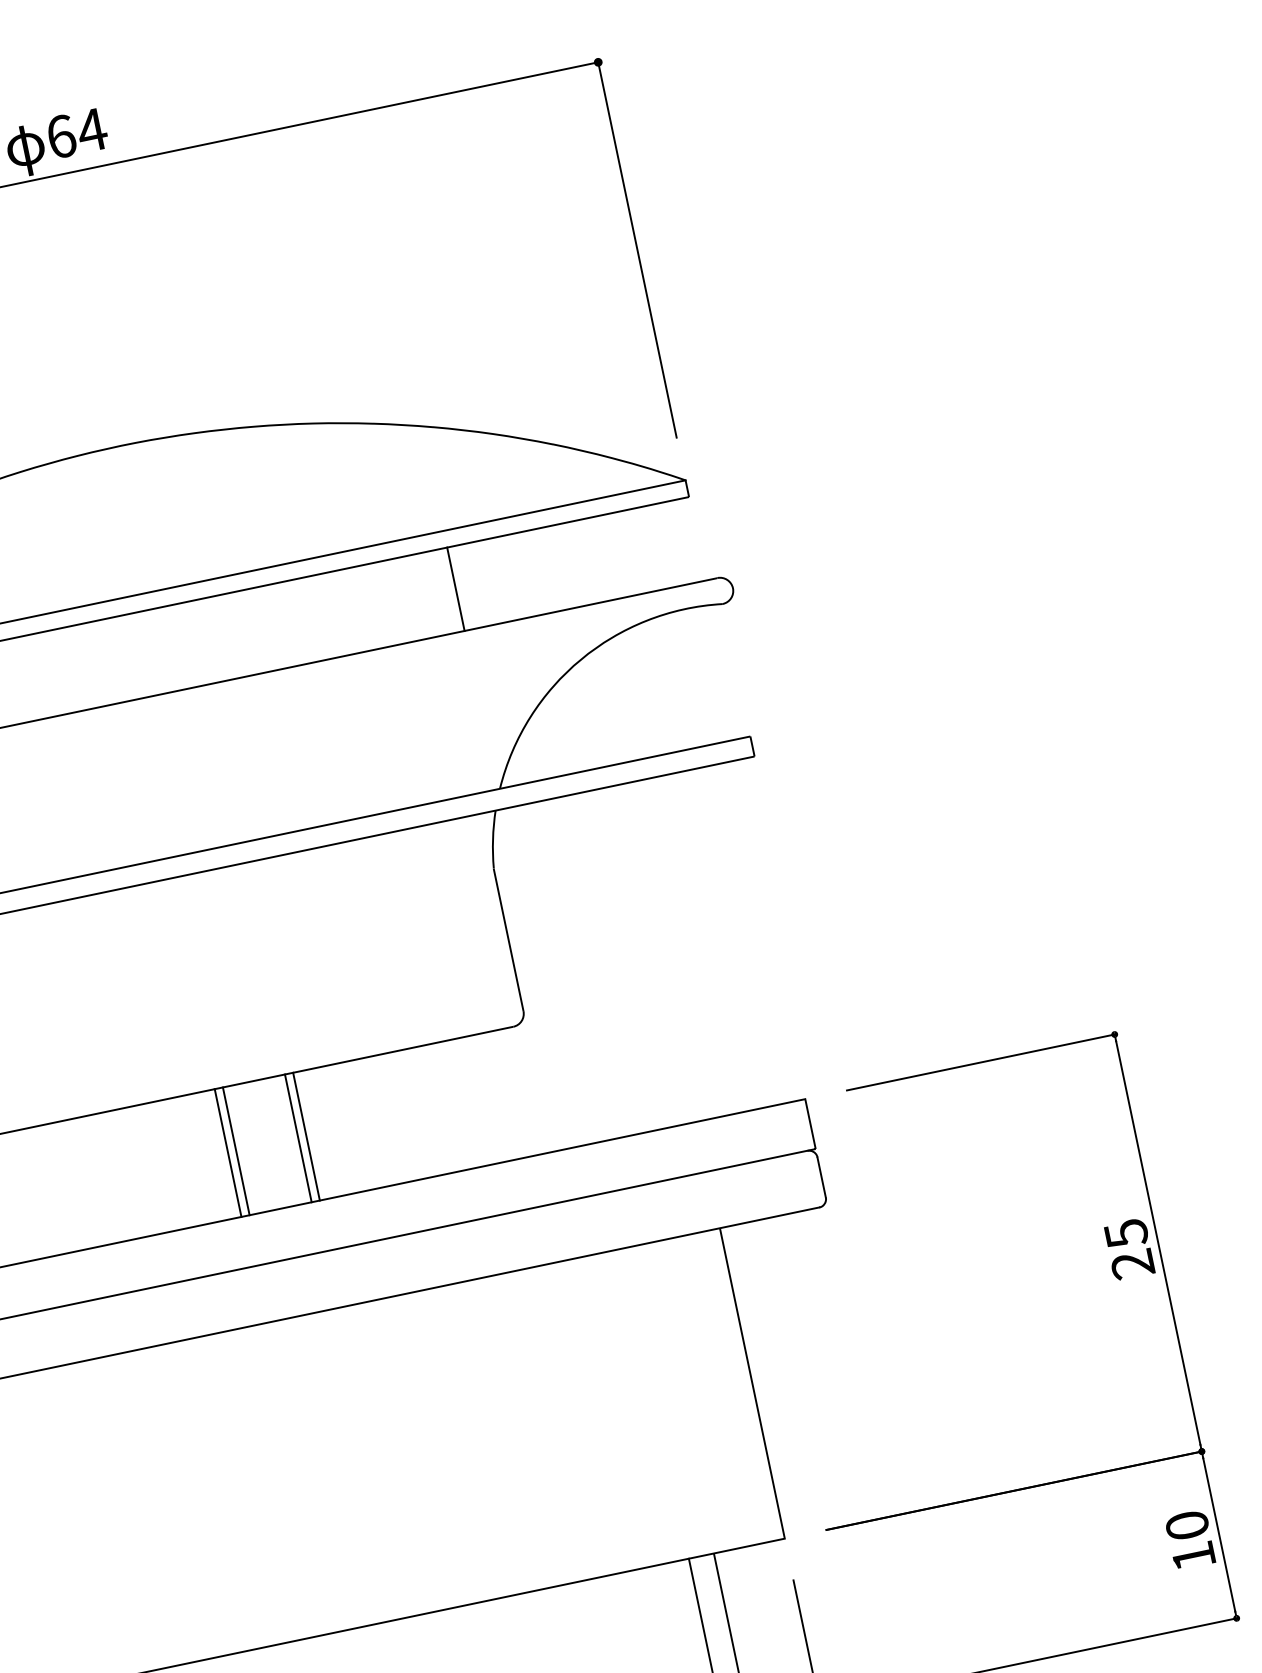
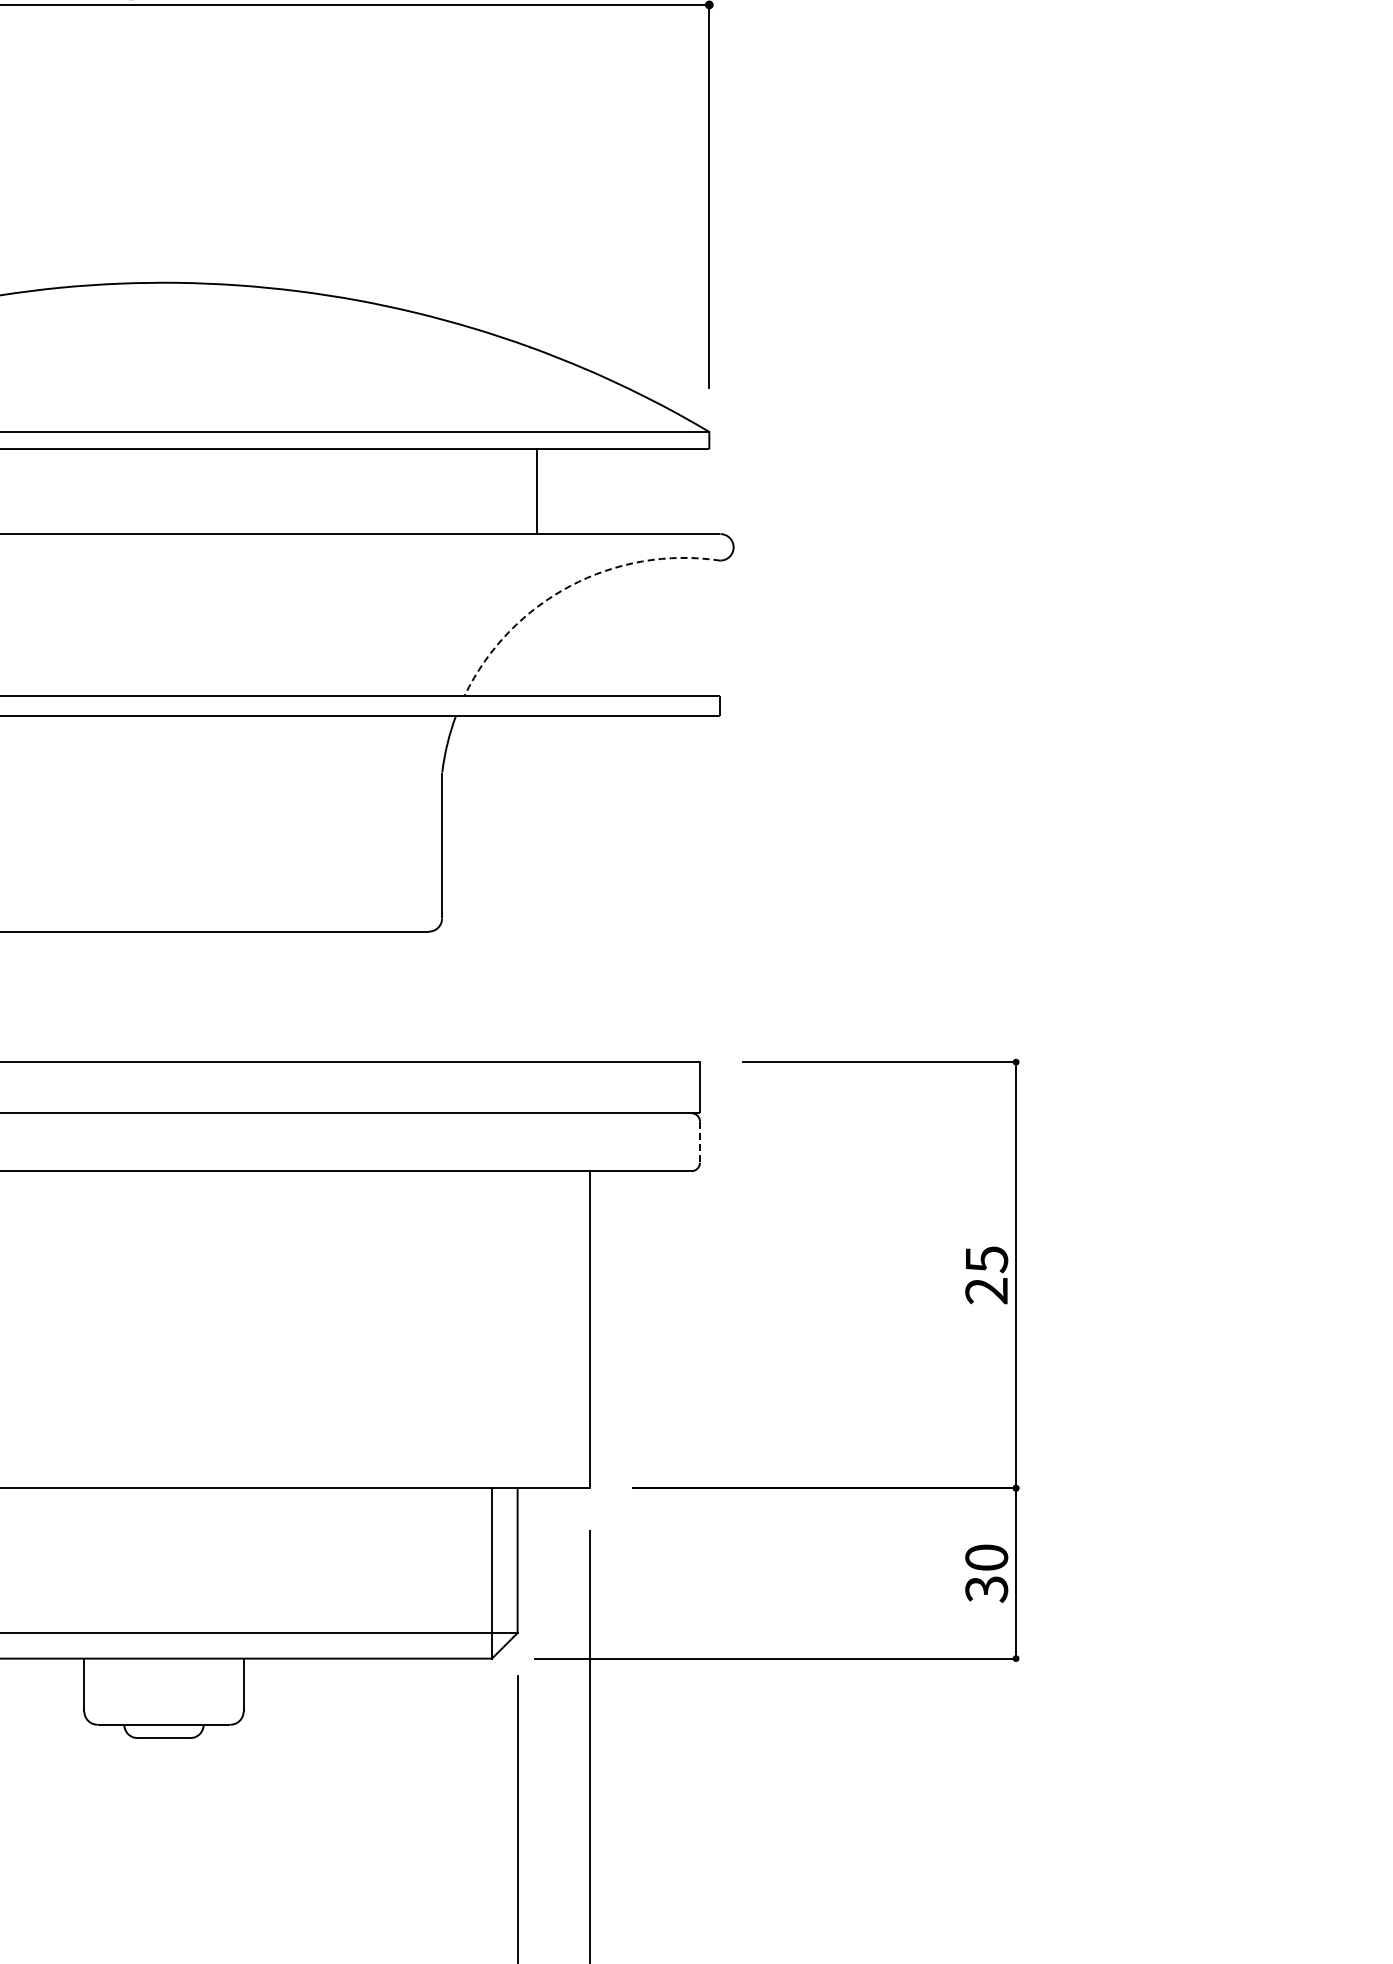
line: (456, 589) -> (537, 491), moved
arc: (581, 660) -> (570, 586), solid -> dashed
line: (306, 1136) -> (204, 996), removed
line: (298, 1138) -> (195, 996), removed
line: (236, 1150) -> (132, 996), removed
line: (227, 1152) -> (123, 996), removed
line: (821, 1177) -> (699, 1142), solid -> dashed
text: (1193, 1556) -> (986, 1589), 10 -> 30

